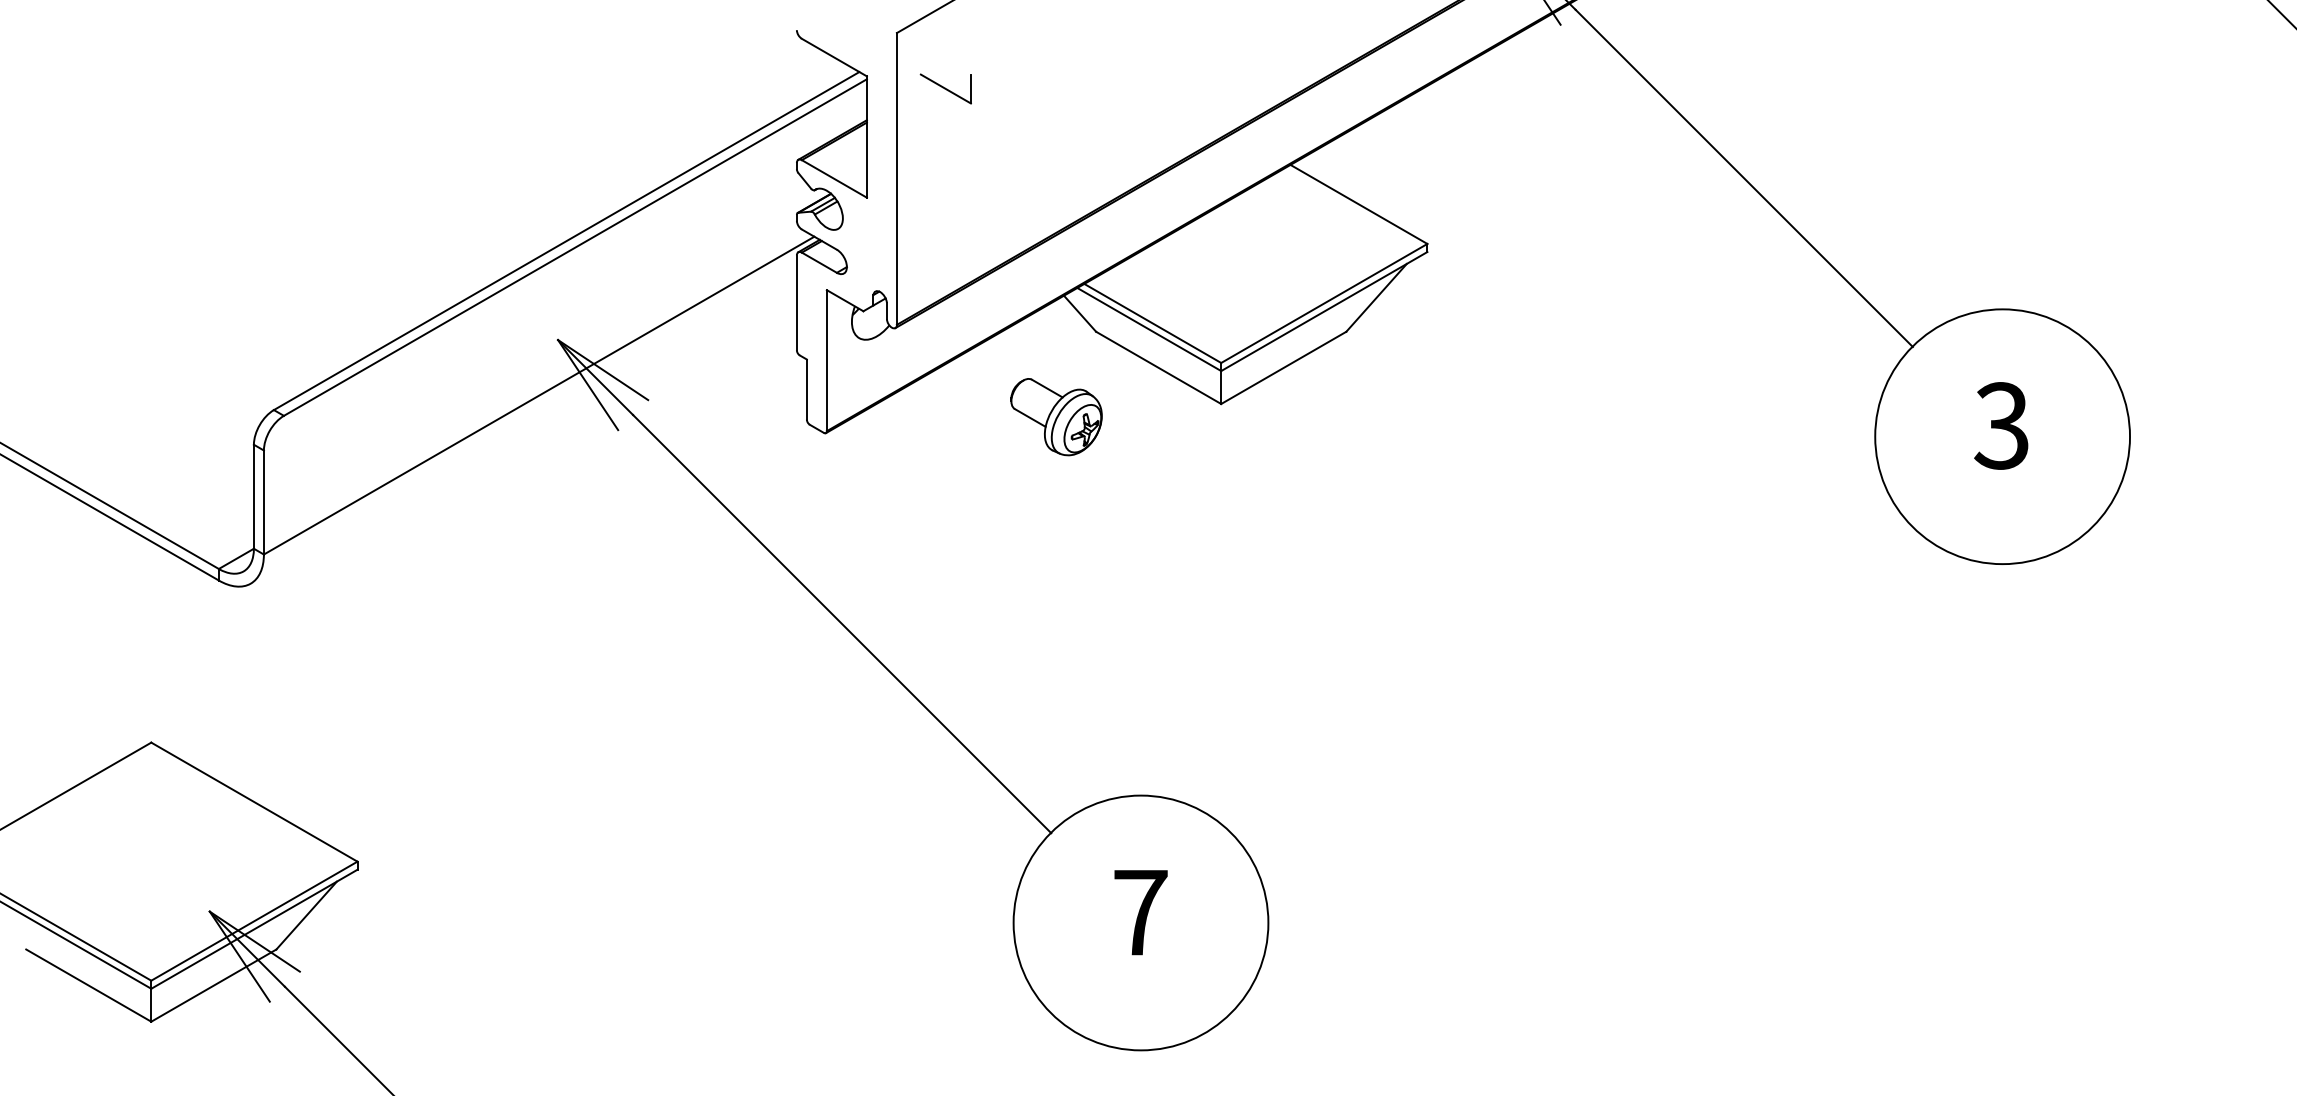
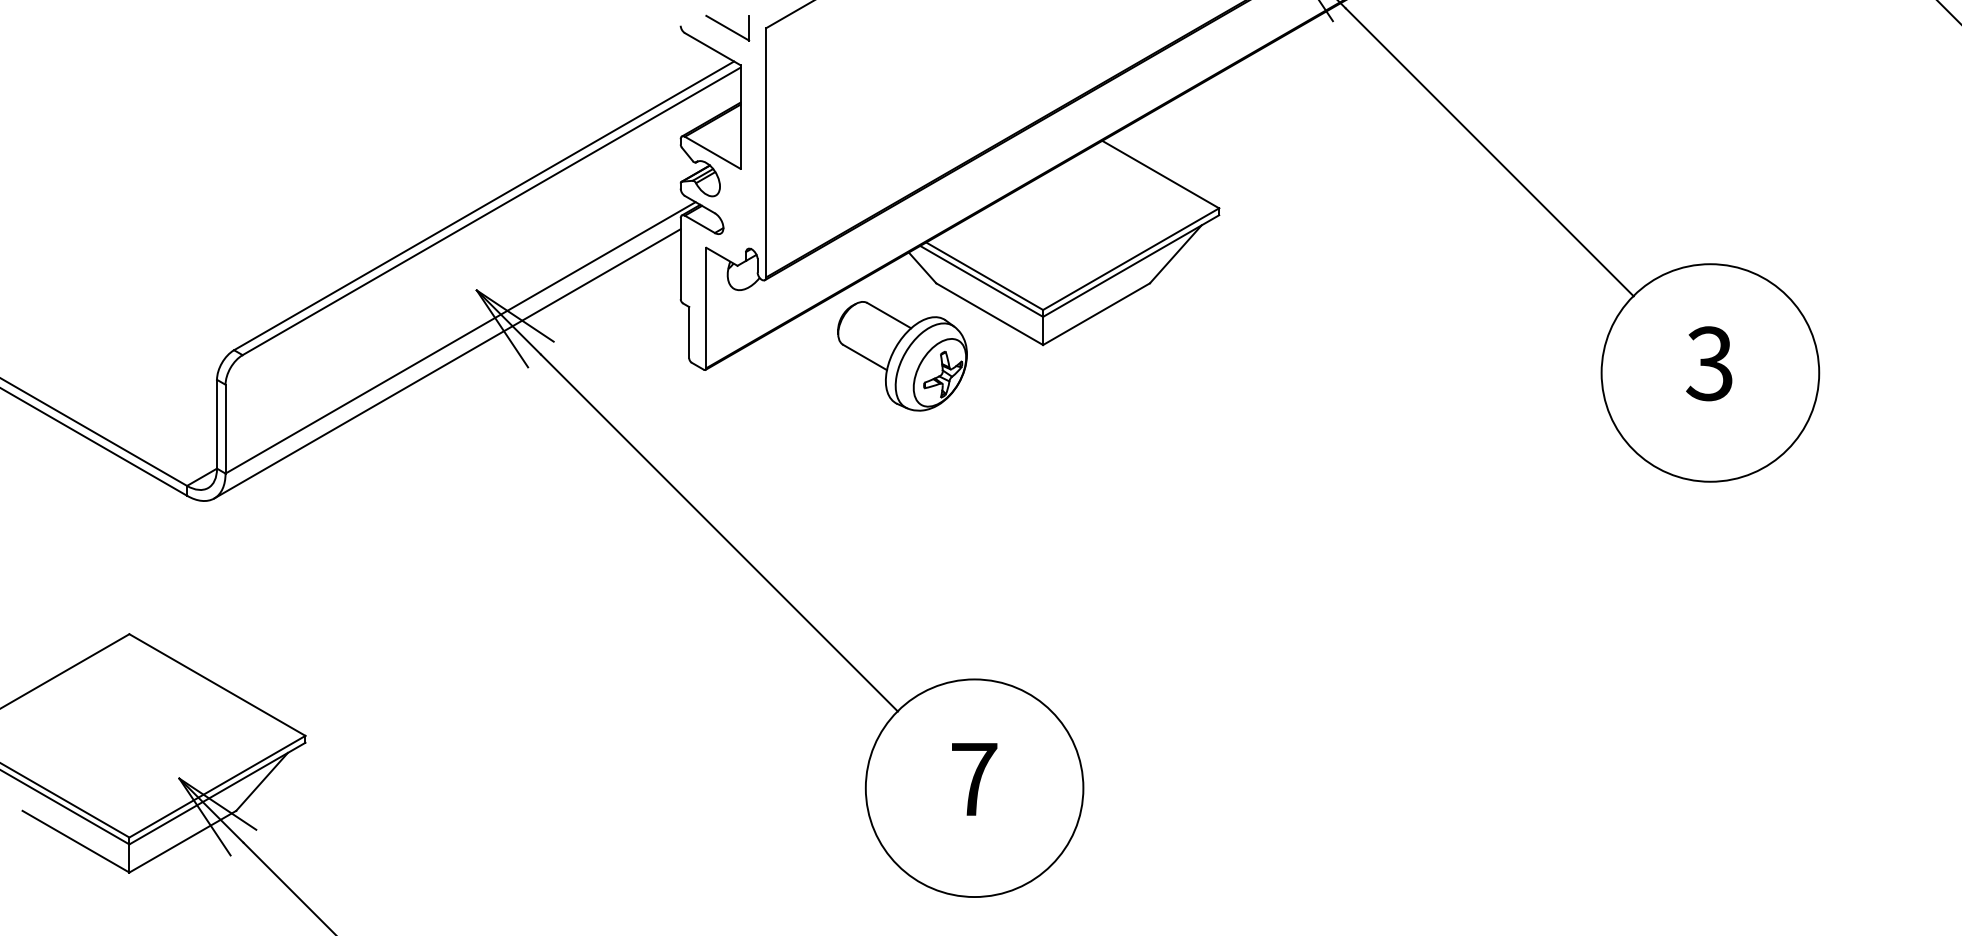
part: (945, 88) -> (727, 27), moved
part: (1056, 416) -> (902, 355), size x1.67
line: (523, 425) -> (447, 363), added

